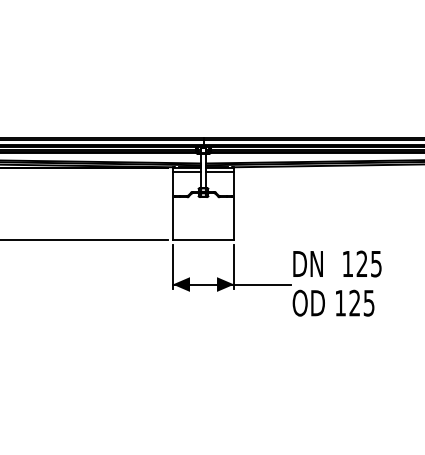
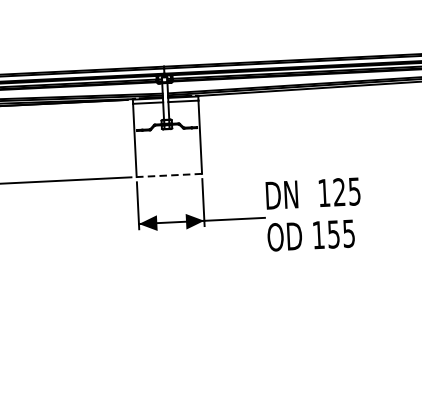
line: (203, 240) -> (169, 175), solid -> dashed
text: (354, 302) -> (333, 233), 125 -> 155

